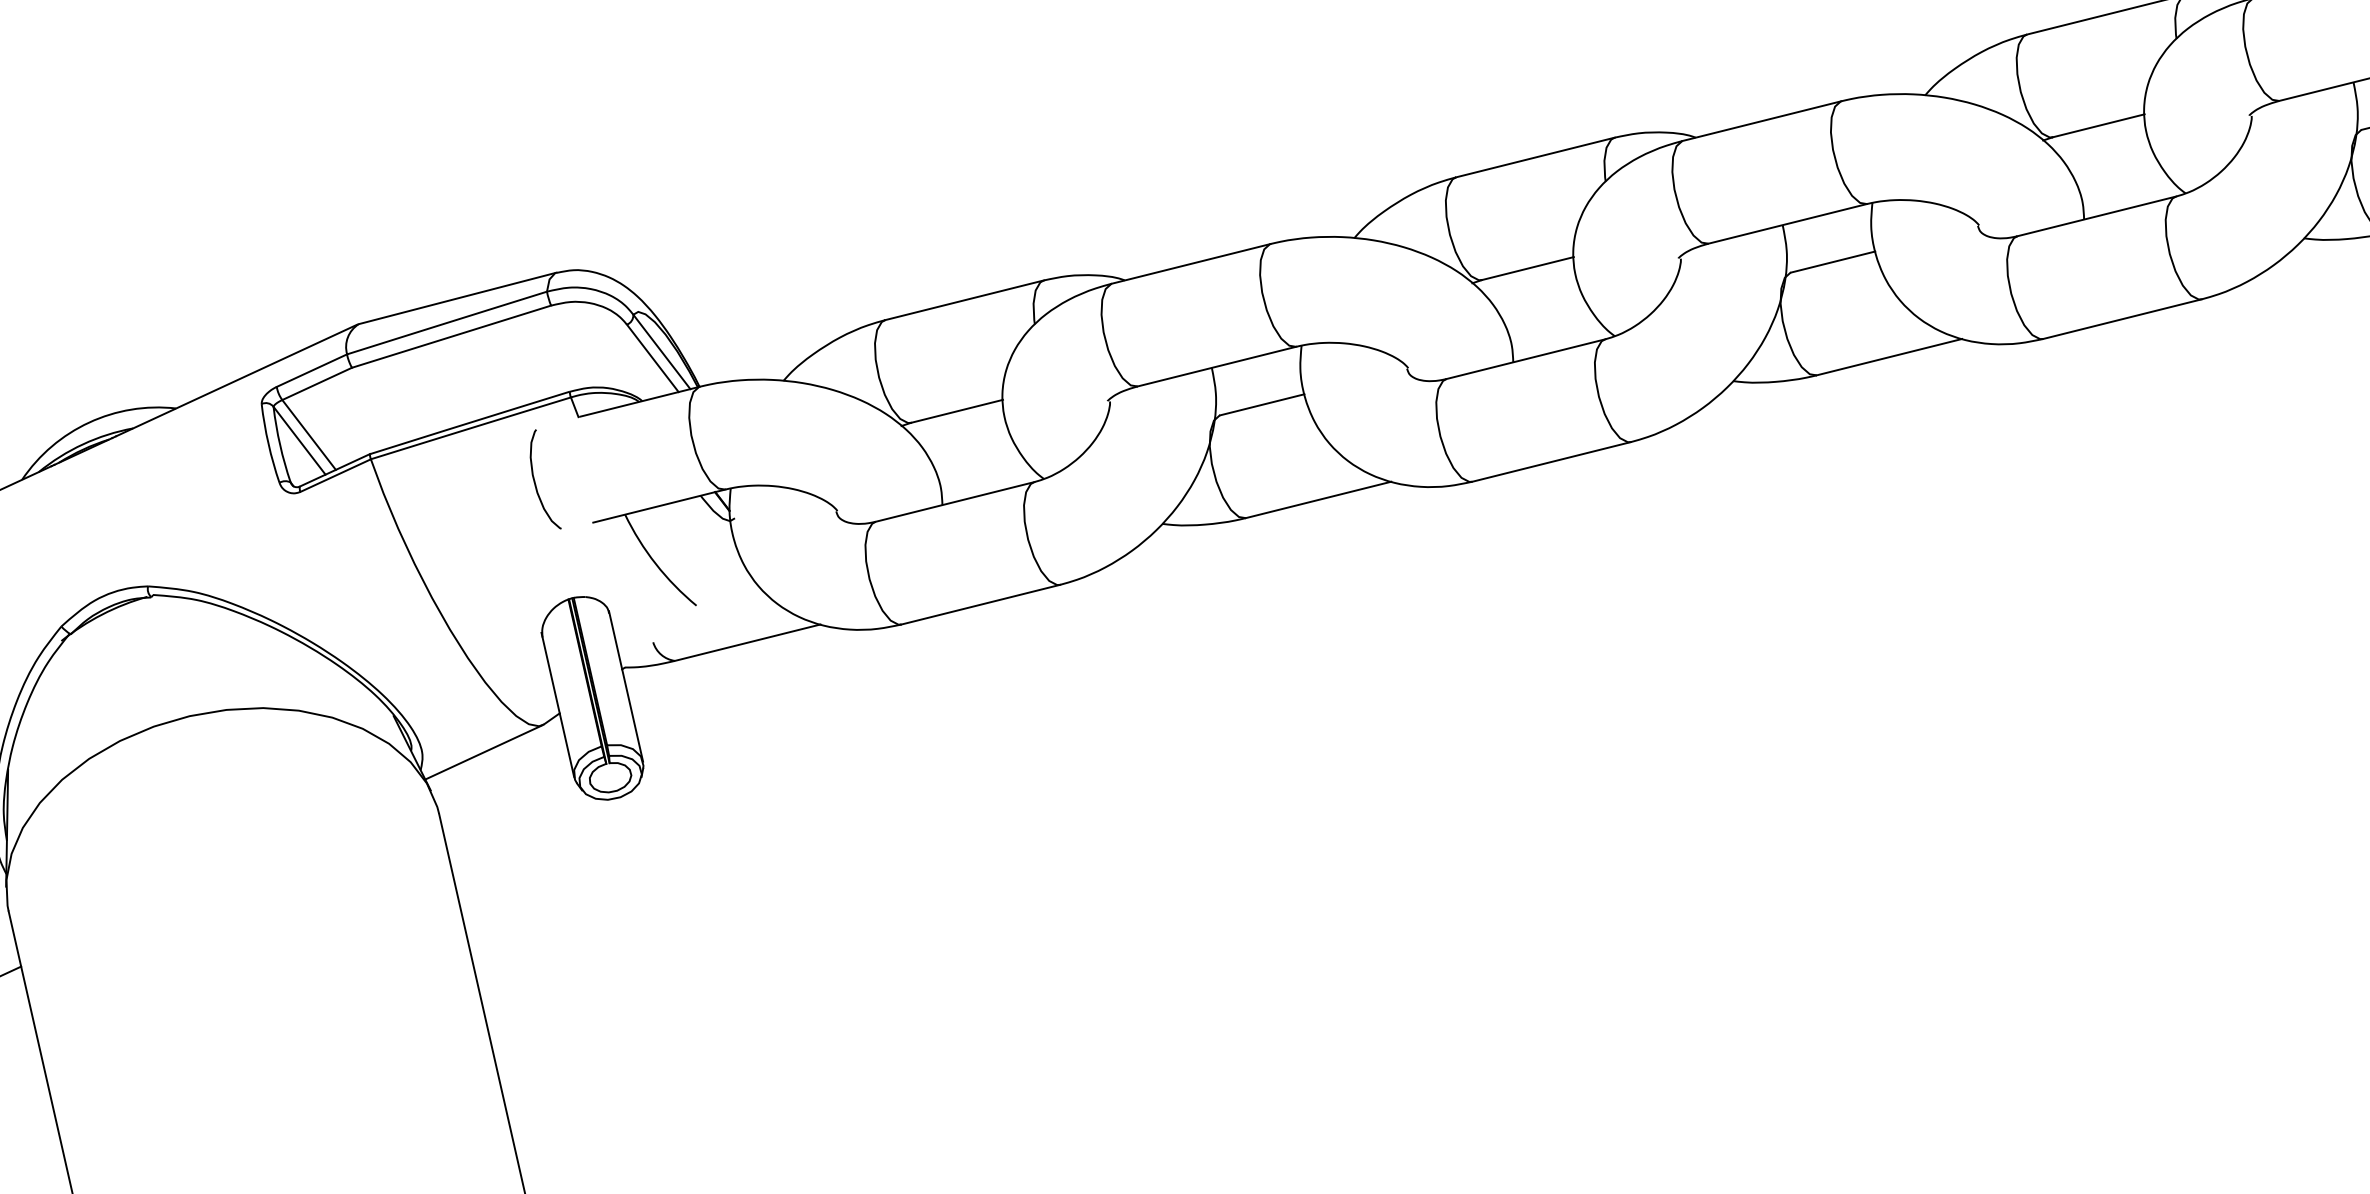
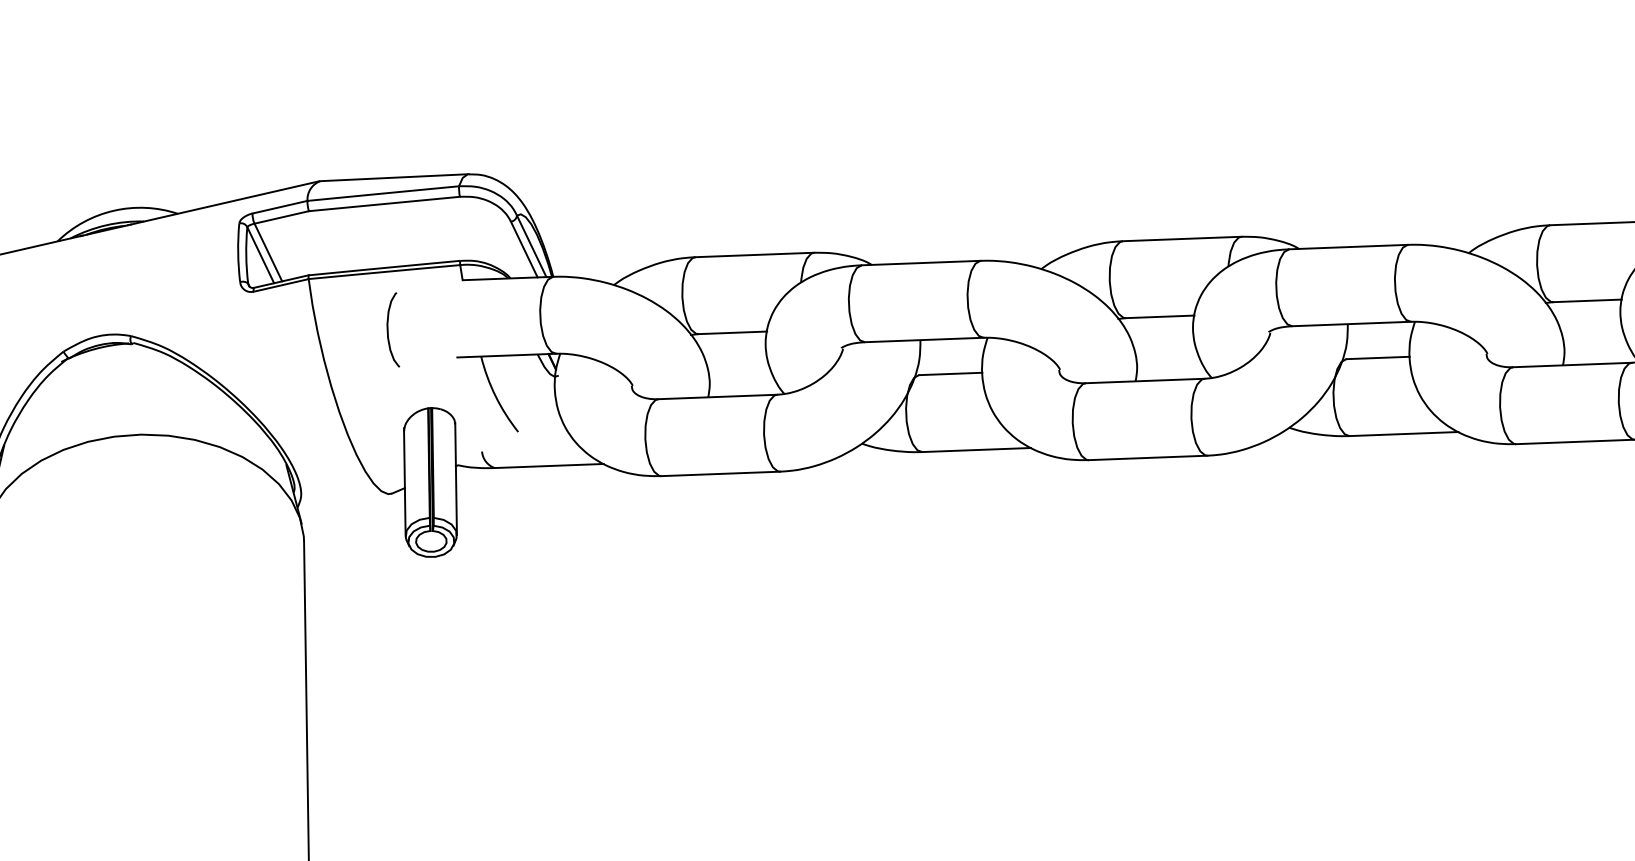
curve: (535, 480) -> (388, 328), moved
line: (483, 752) -> (344, 504), removed

